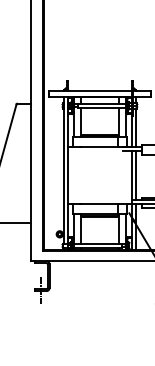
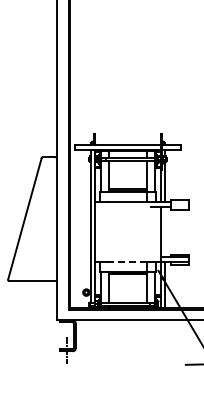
line: (135, 175) -> (164, 231), removed
line: (99, 204) -> (127, 261), solid -> dashed

